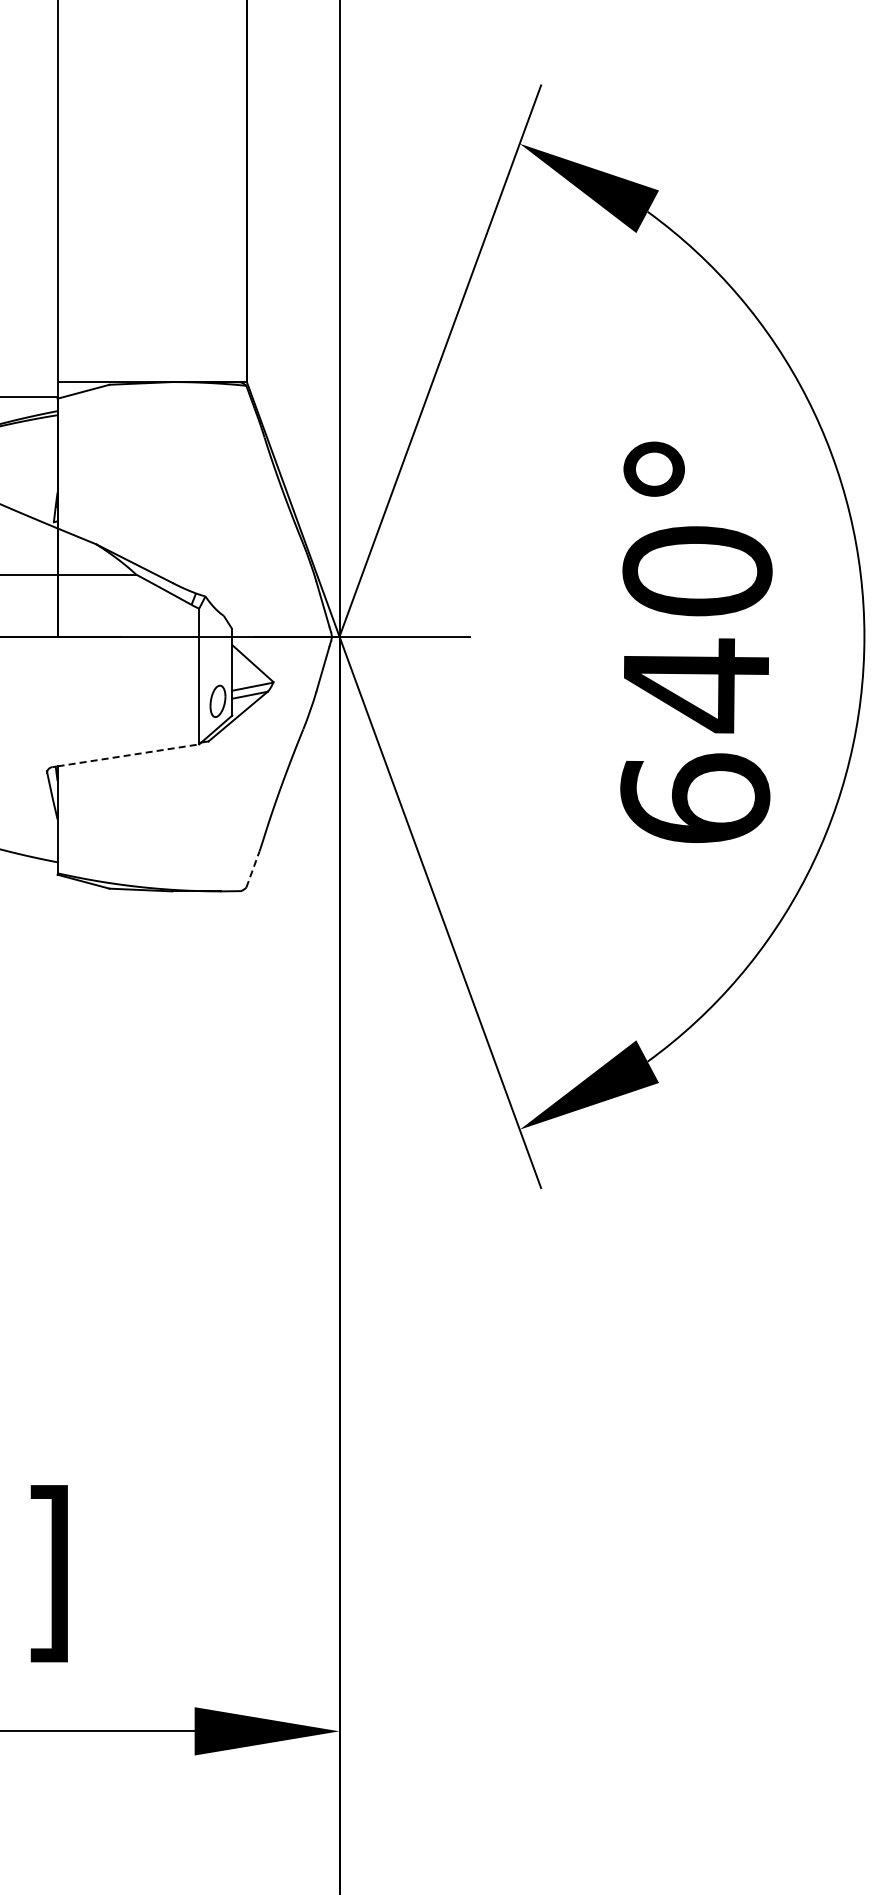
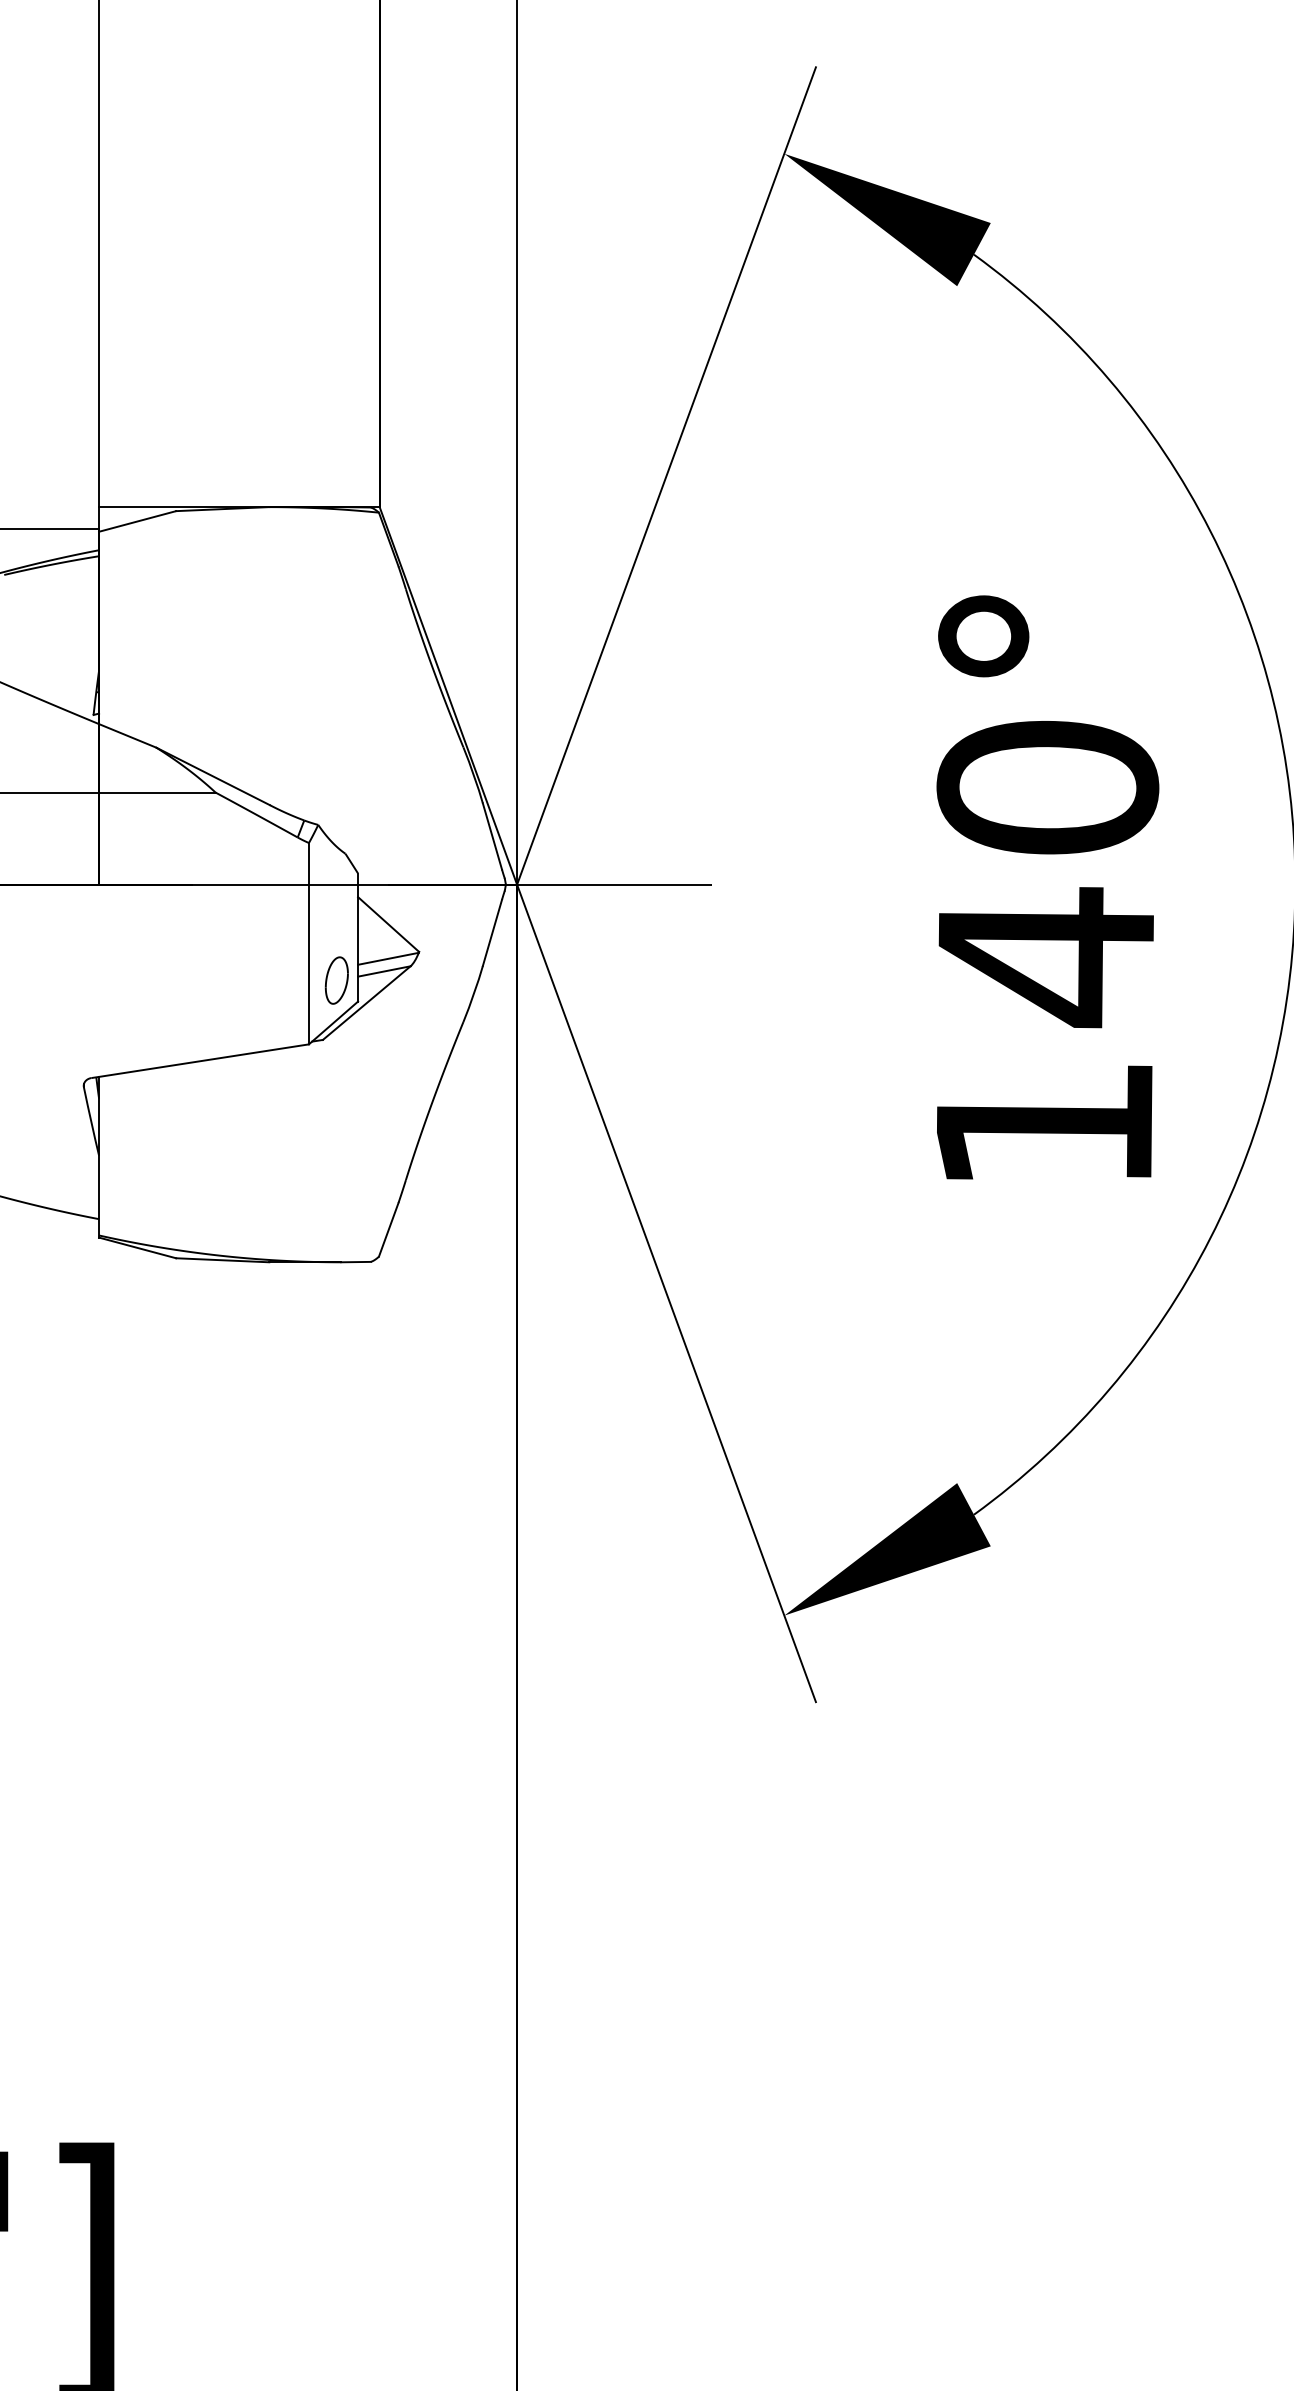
line: (128, 755) -> (204, 1060), dashed -> solid
text: (695, 797) -> (1044, 1123), 640° -> 140°
line: (253, 869) -> (389, 1229), dashed -> solid

